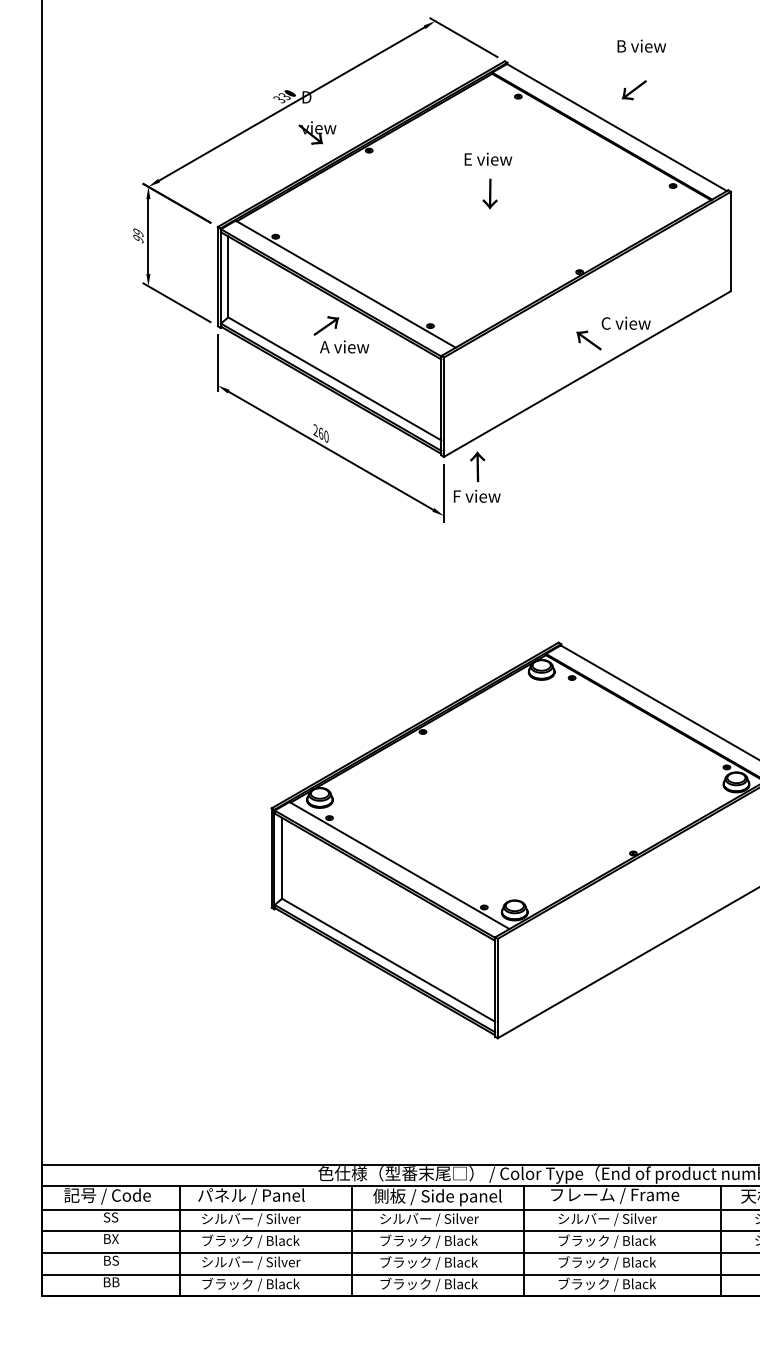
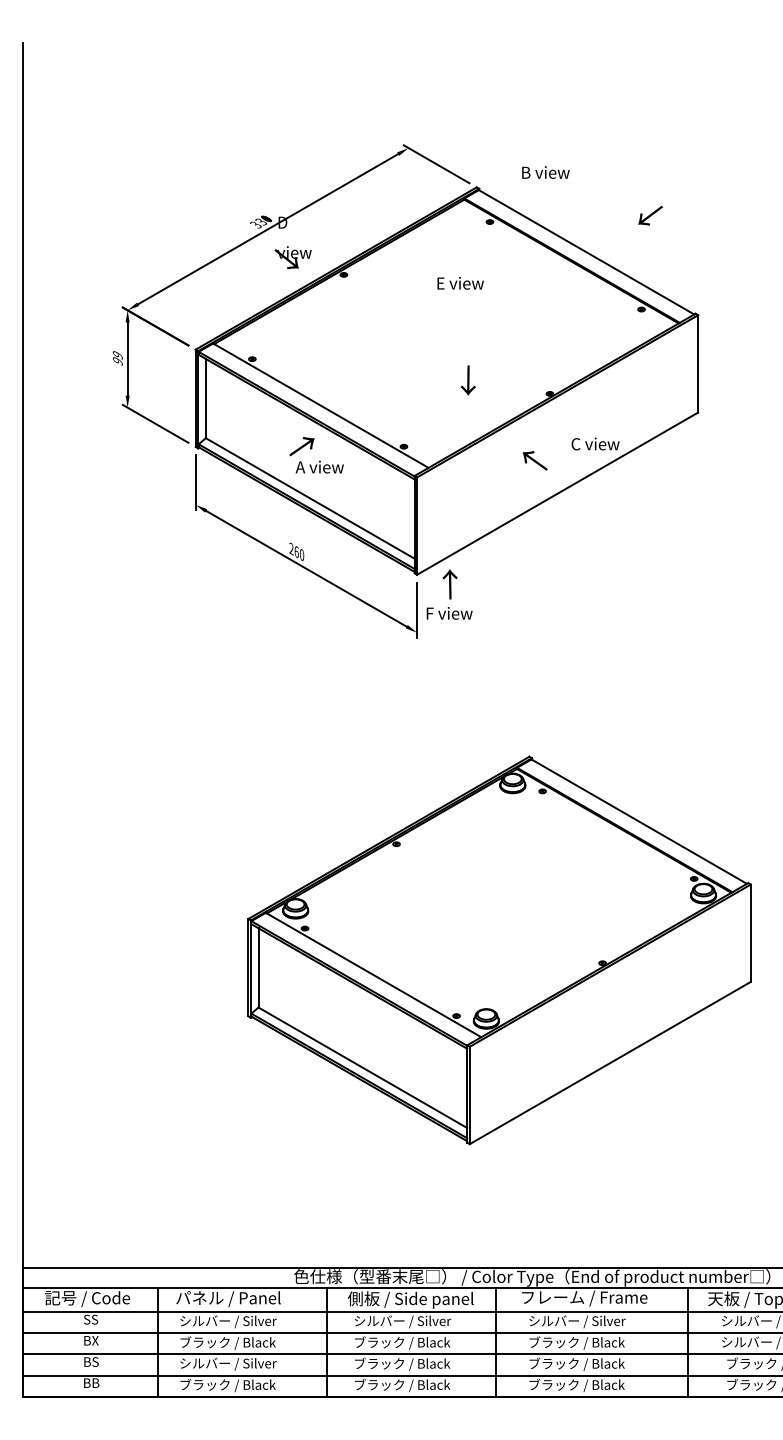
text: (641, 46) -> (545, 172), moved
text: (634, 90) -> (650, 215), moved
text: (489, 194) -> (467, 380), moved
text: (588, 340) -> (534, 460), moved

